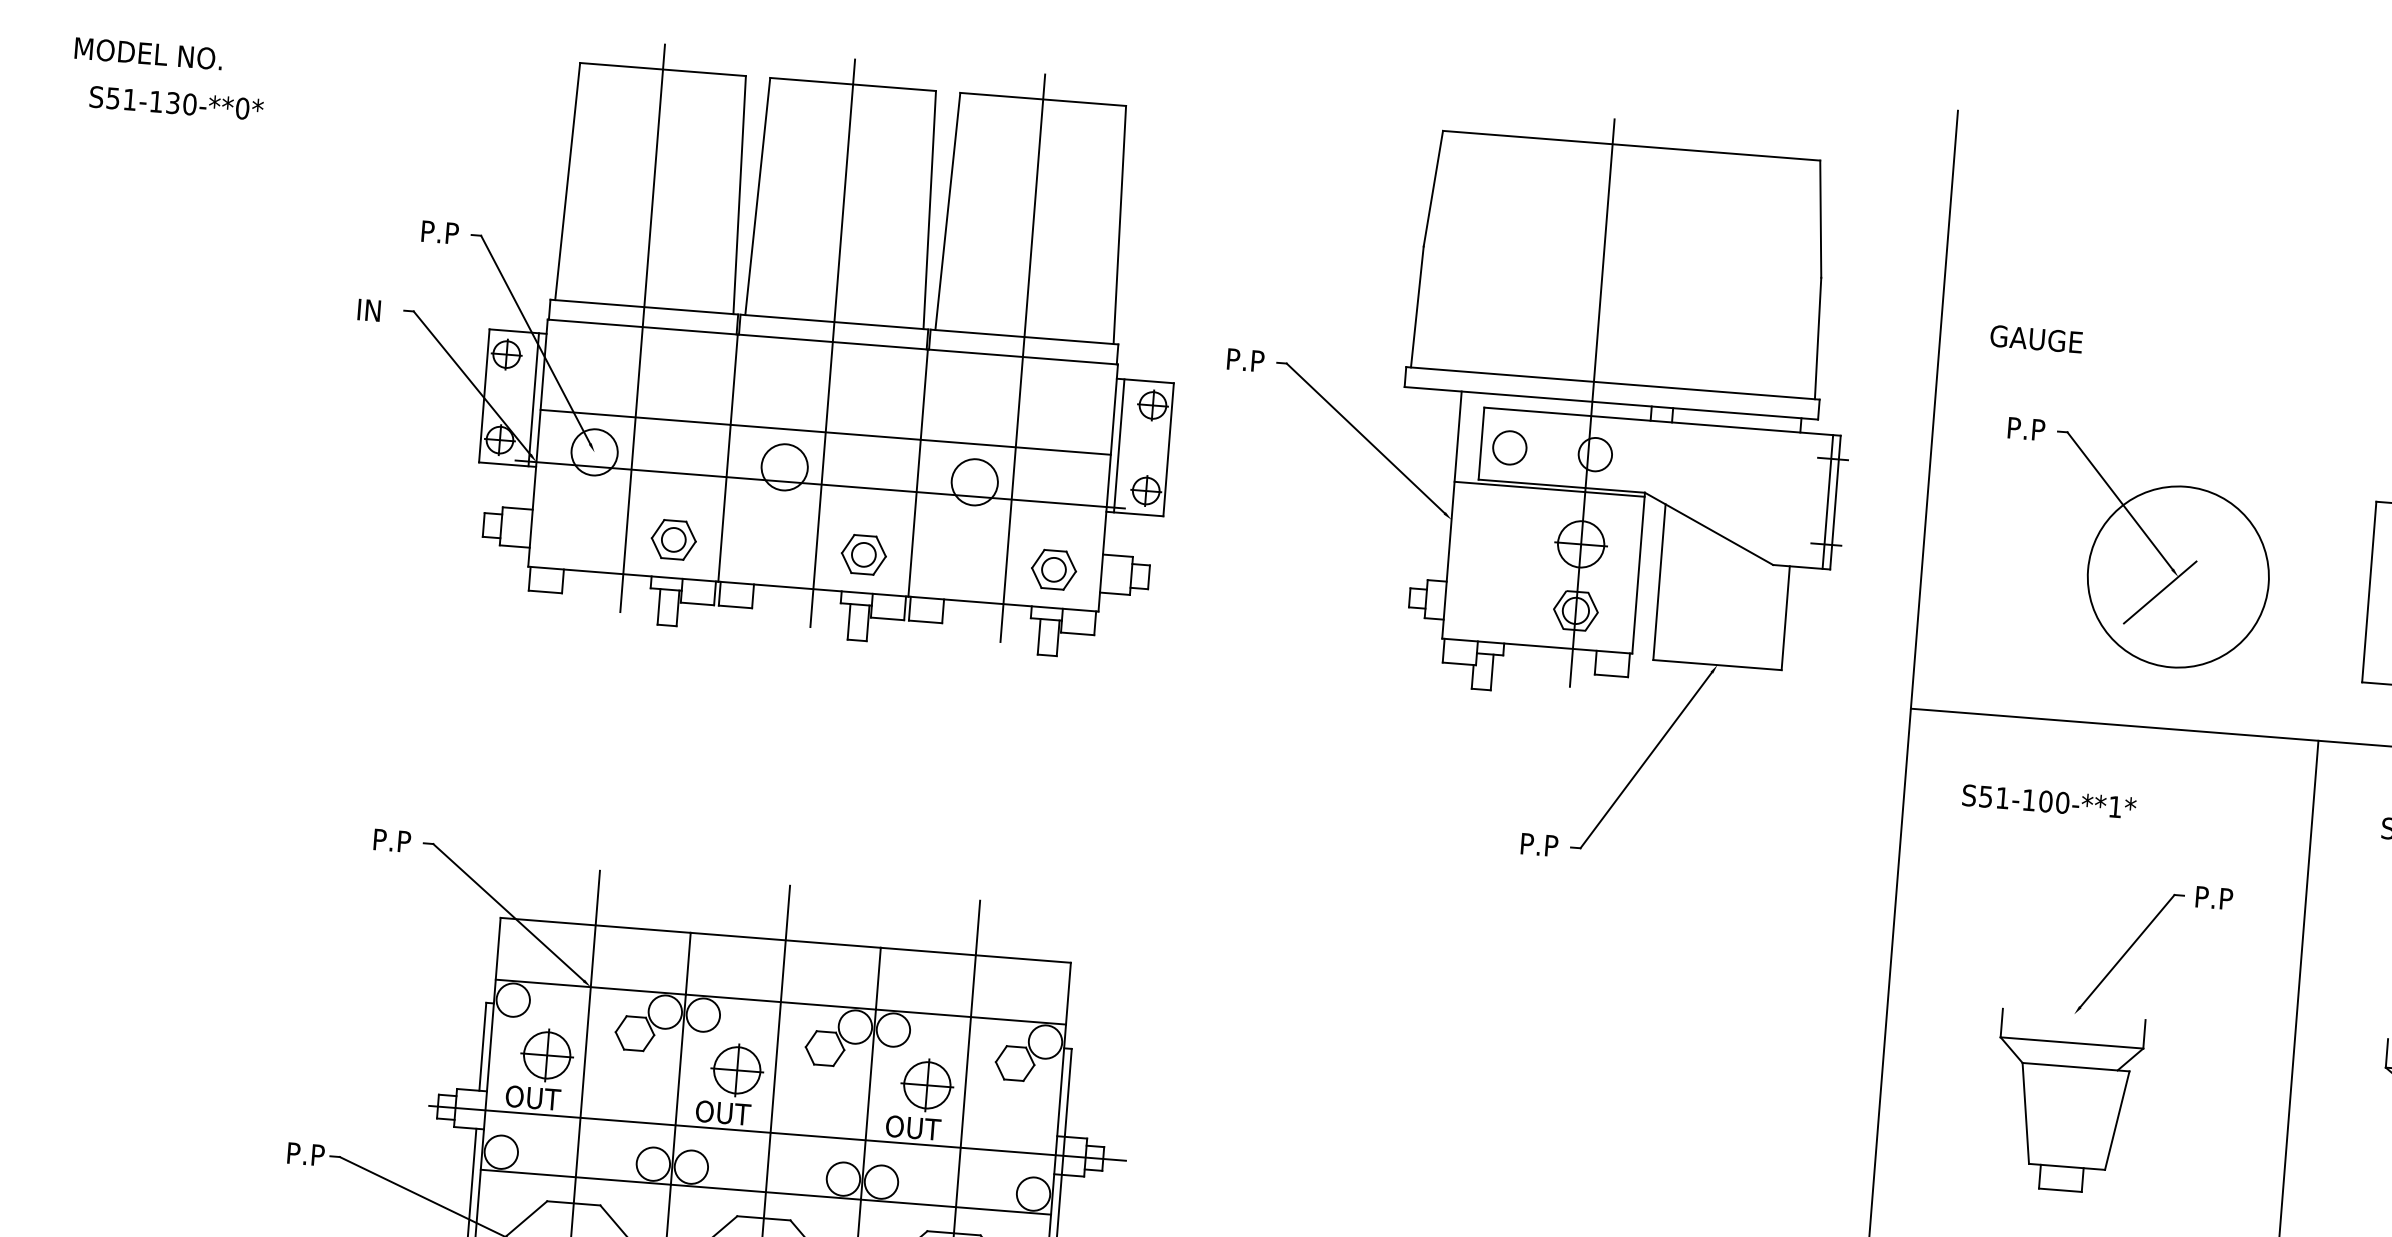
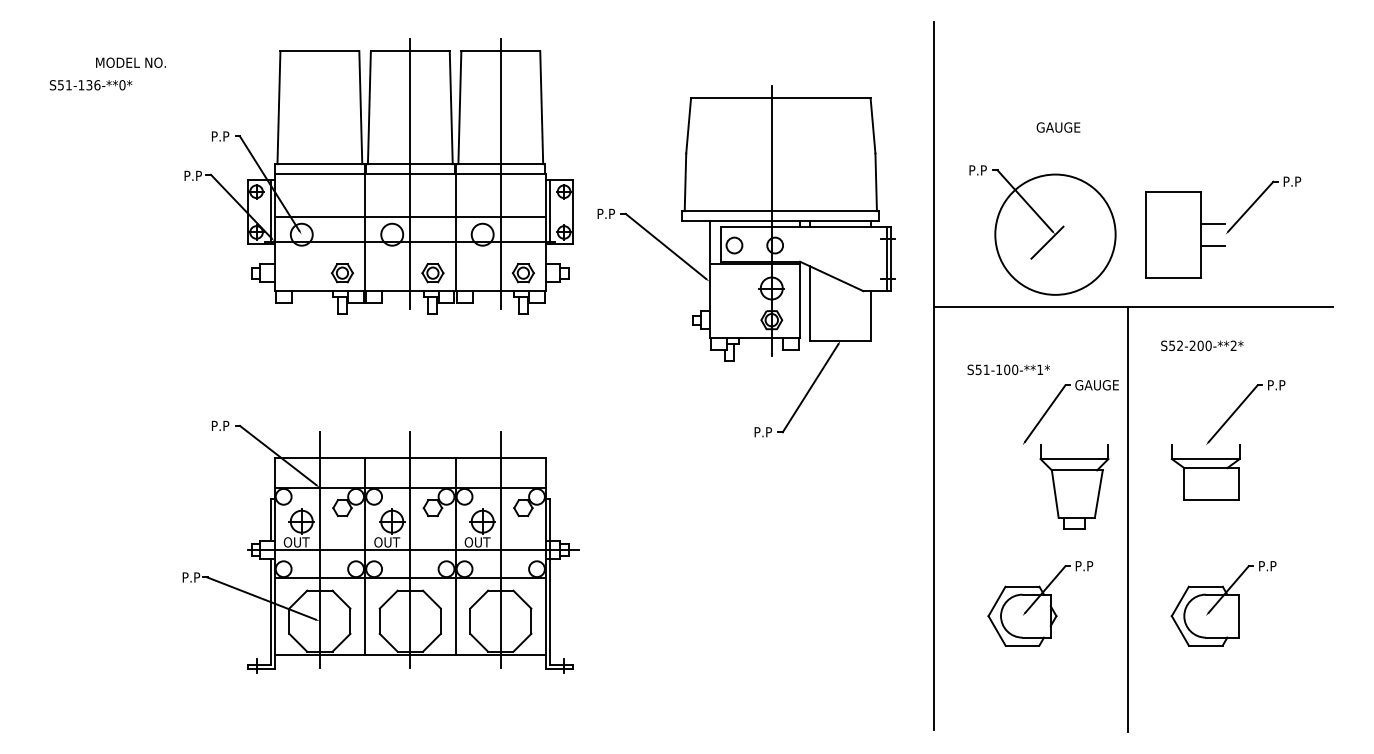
text: (147, 53) -> (130, 62), moved
text: (190, 105) -> (97, 85), S51-130-**0* -> S51-136-**0*
text: (376, 310) -> (193, 175), IN -> P.P
line: (641, 328) -> (319, 174), removed
text: (2036, 339) -> (1058, 127), moved
part: (1532, 483) -> (746, 261), moved
circle: (2178, 576) -> (1055, 234), size x1.4
text: (2048, 801) -> (1008, 369), moved
text: (2239, 900) -> (1096, 385), P.P -> GAUGE
part: (2067, 1100) -> (1074, 486), moved

